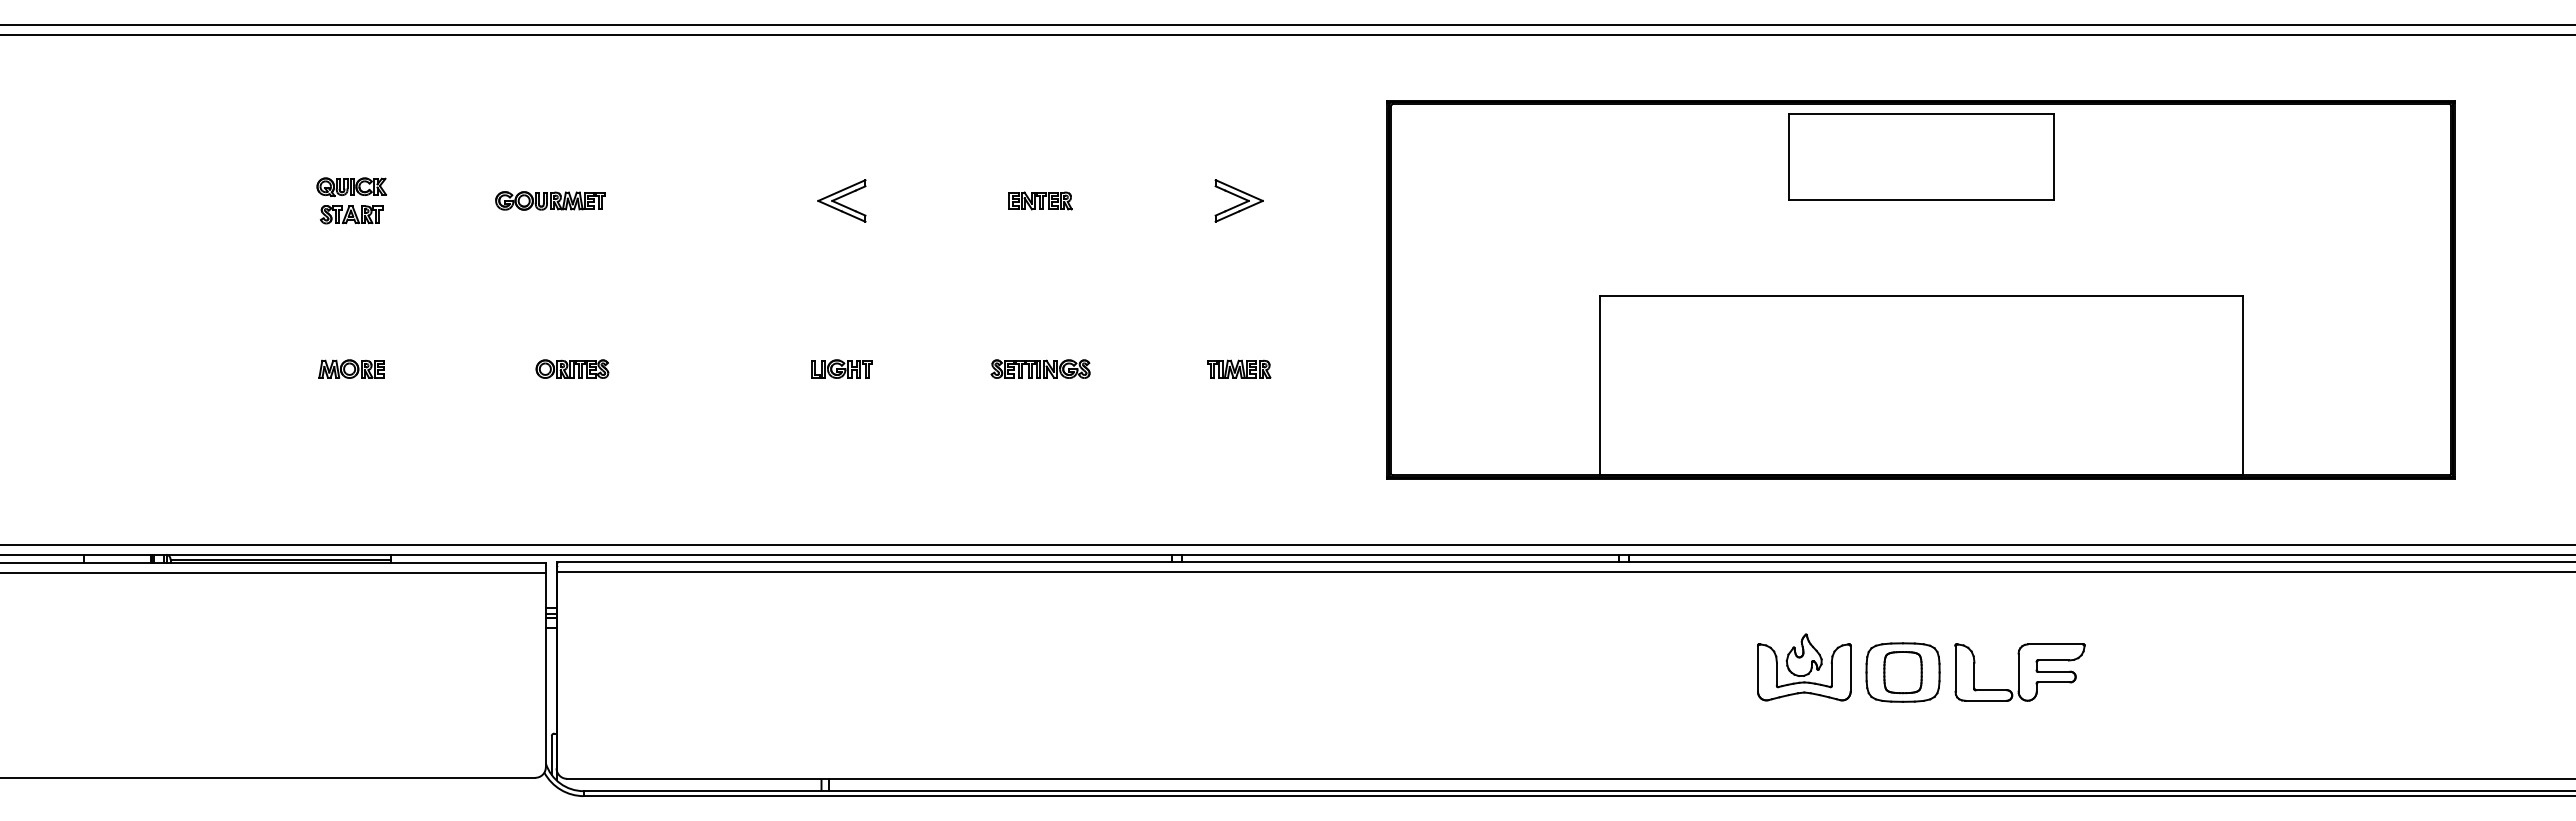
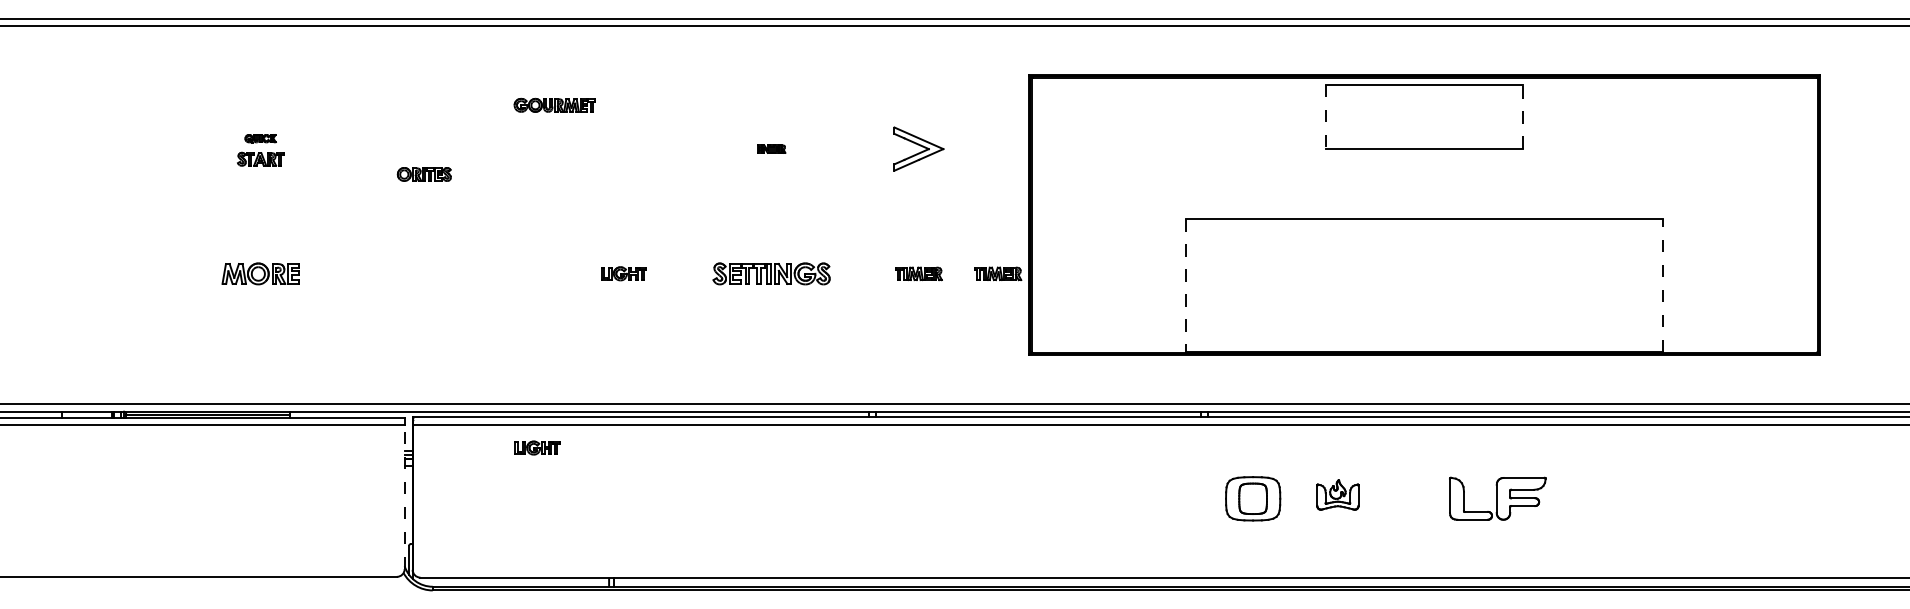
line: (2053, 156) -> (1522, 116), solid -> dashed
line: (1788, 157) -> (1326, 116), solid -> dashed
part: (351, 186) -> (260, 138), size x0.6
part: (550, 200) -> (554, 105), moved
part: (841, 200) -> (623, 148), removed
part: (1040, 200) -> (771, 148), size x0.6
part: (1238, 200) -> (918, 148), size x1.4
part: (351, 368) -> (260, 273), size x1.6
part: (572, 368) -> (424, 173), moved
part: (1040, 368) -> (771, 273), size x1.6
part: (1346, 368) -> (998, 273), added
line: (2242, 384) -> (1662, 285), solid -> dashed
line: (1600, 385) -> (1186, 285), solid -> dashed
part: (724, 603) -> (537, 447), added
part: (1804, 667) -> (1337, 495), size x0.6
line: (545, 670) -> (404, 497), solid -> dashed
part: (1902, 672) -> (1252, 498), moved

